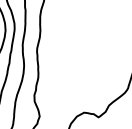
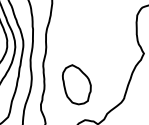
part: (74, 72) -> (76, 84), added

